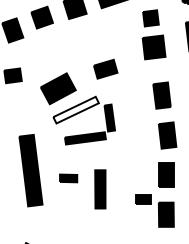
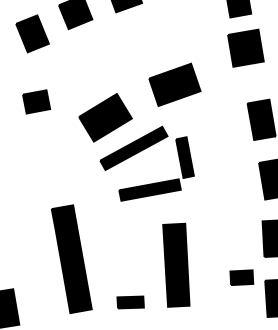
part: (105, 68) -> (174, 83), size x1.43
fill: (75, 109) -> (132, 147), added
part: (30, 170) -> (71, 259), moved
part: (68, 178) -> (130, 302), moved
part: (100, 189) -> (176, 265), size x1.43

